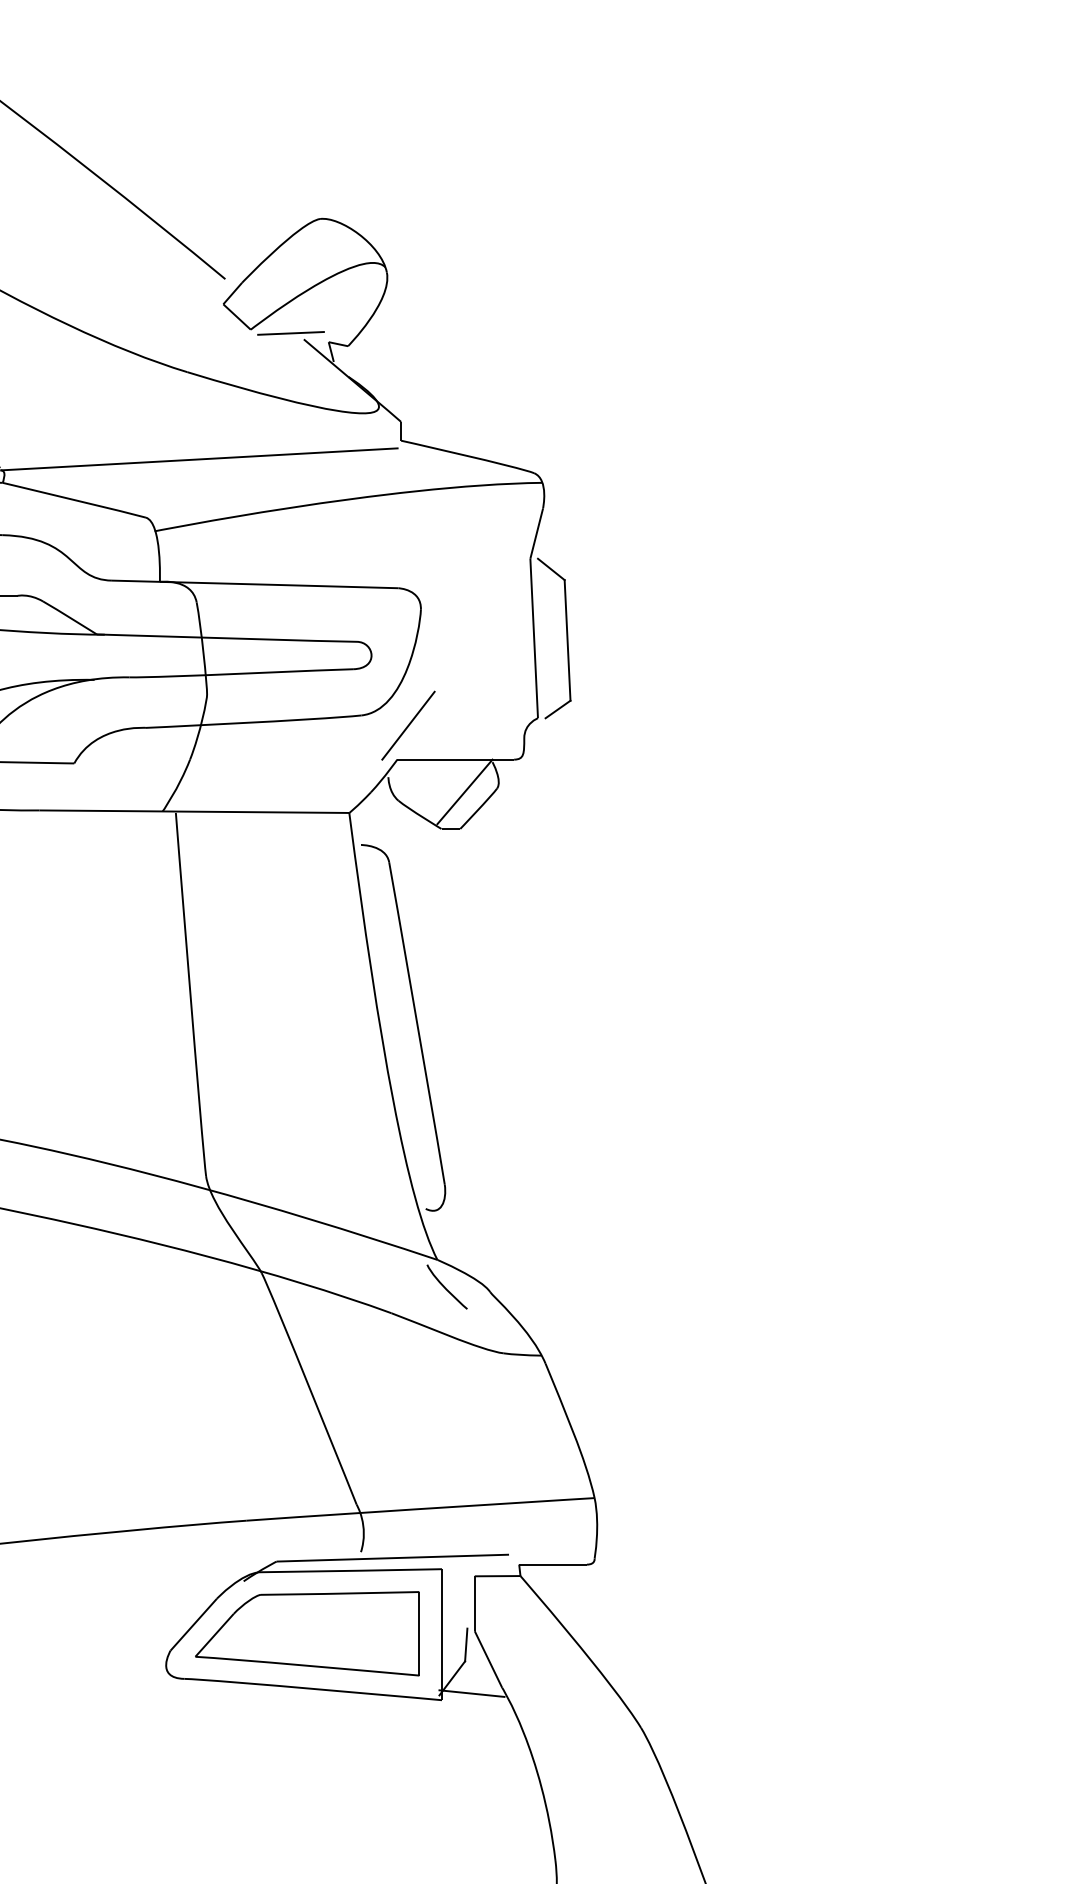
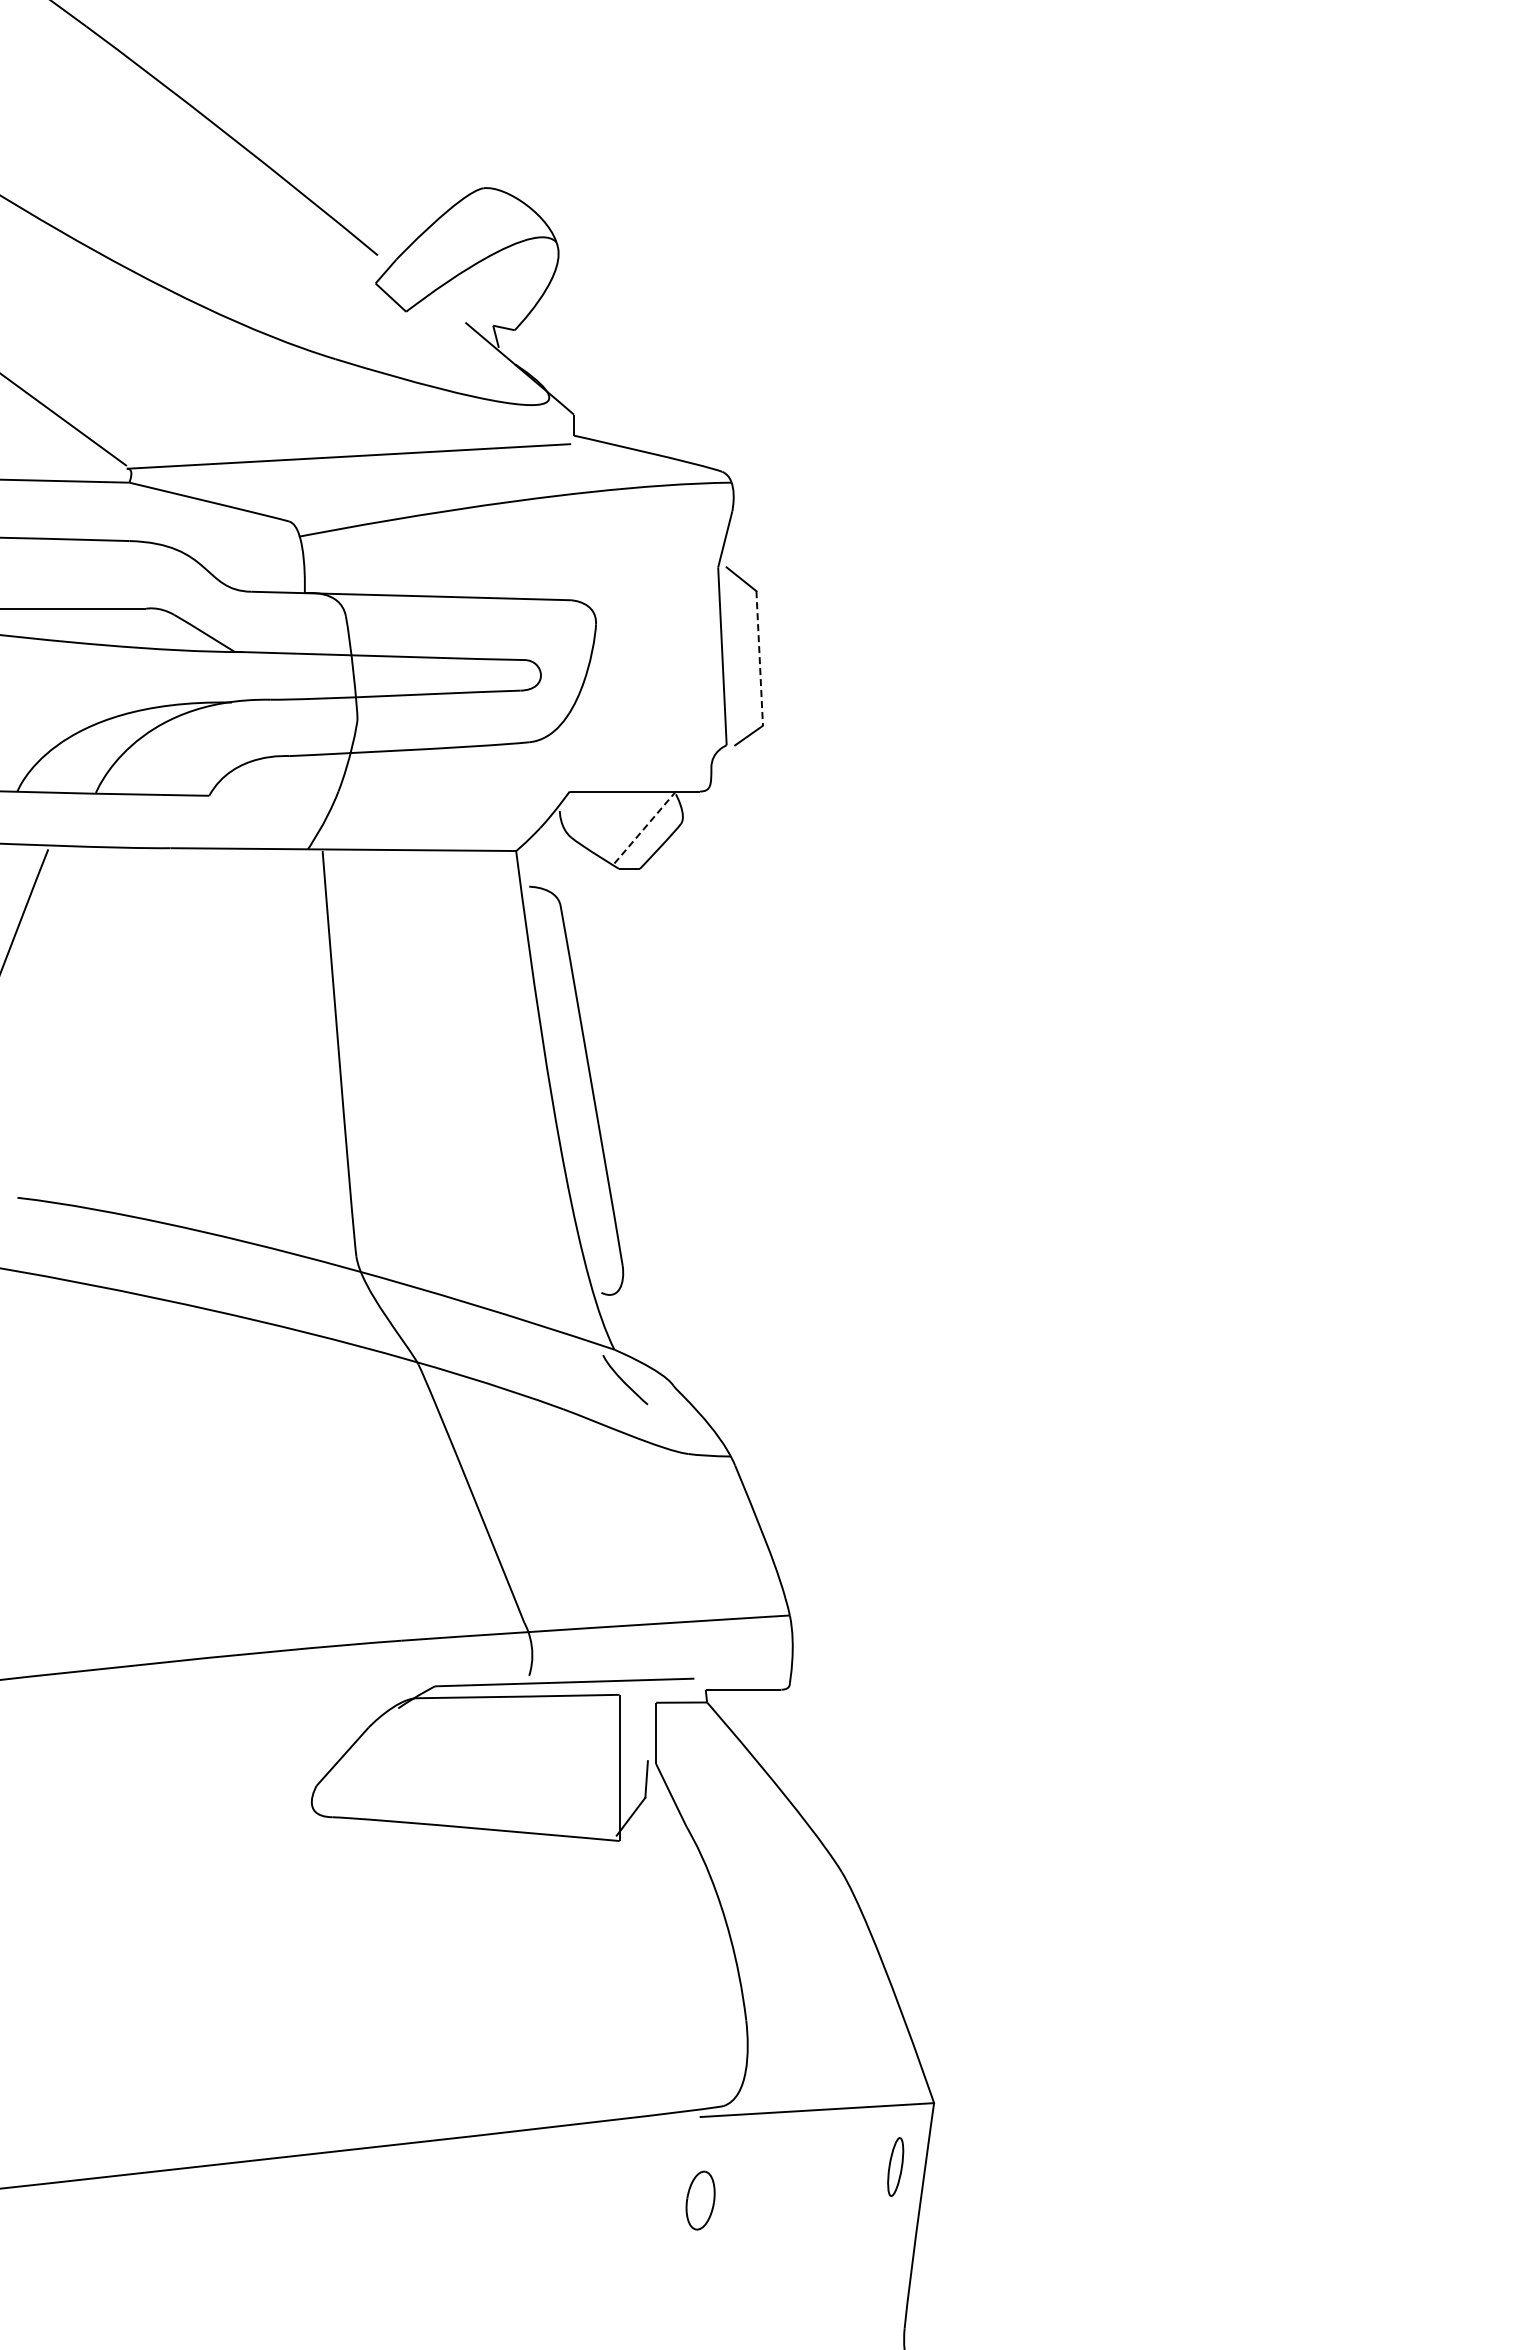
line: (290, 333) -> (450, 315), removed
line: (567, 640) -> (759, 658), solid -> dashed
line: (408, 725) -> (582, 753), removed
line: (465, 791) -> (645, 827), solid -> dashed
part: (307, 1633) -> (469, 1766), removed
line: (471, 1693) -> (652, 1833), removed

